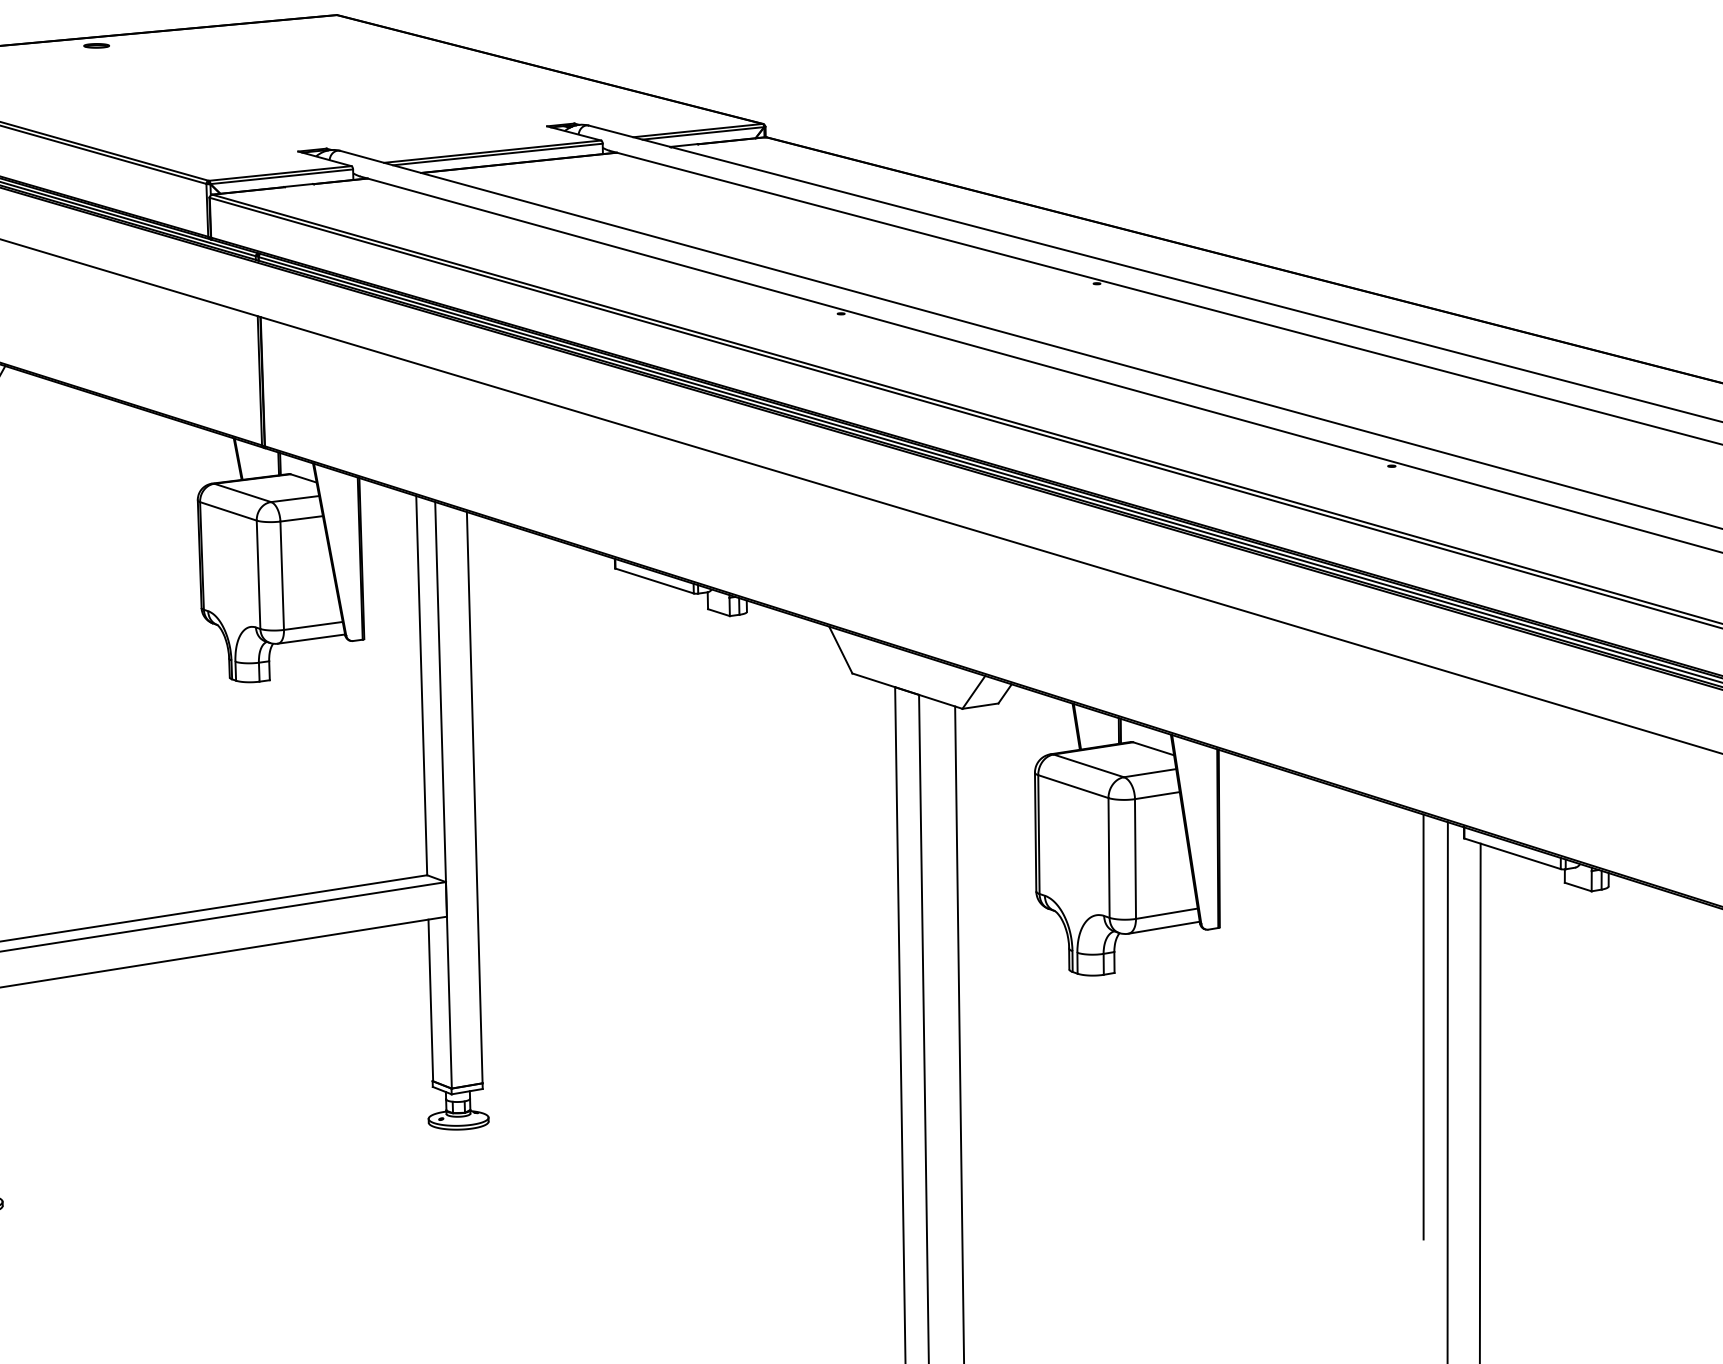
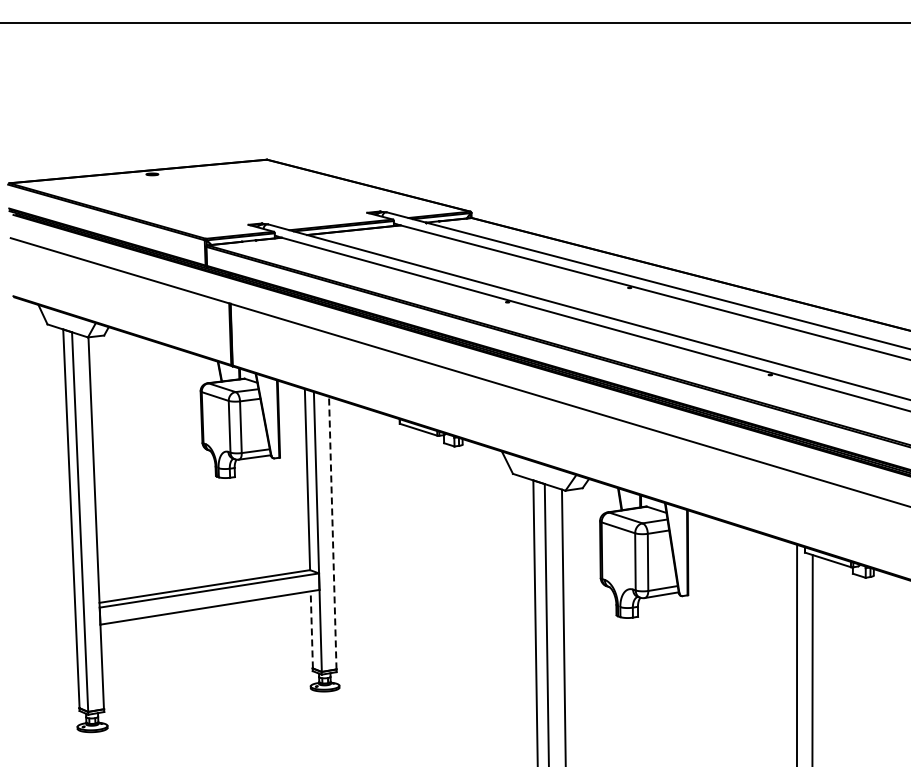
line: (474, 796) -> (332, 532), solid -> dashed
line: (430, 999) -> (311, 629), solid -> dashed
line: (1423, 1026) -> (785, 642), removed

